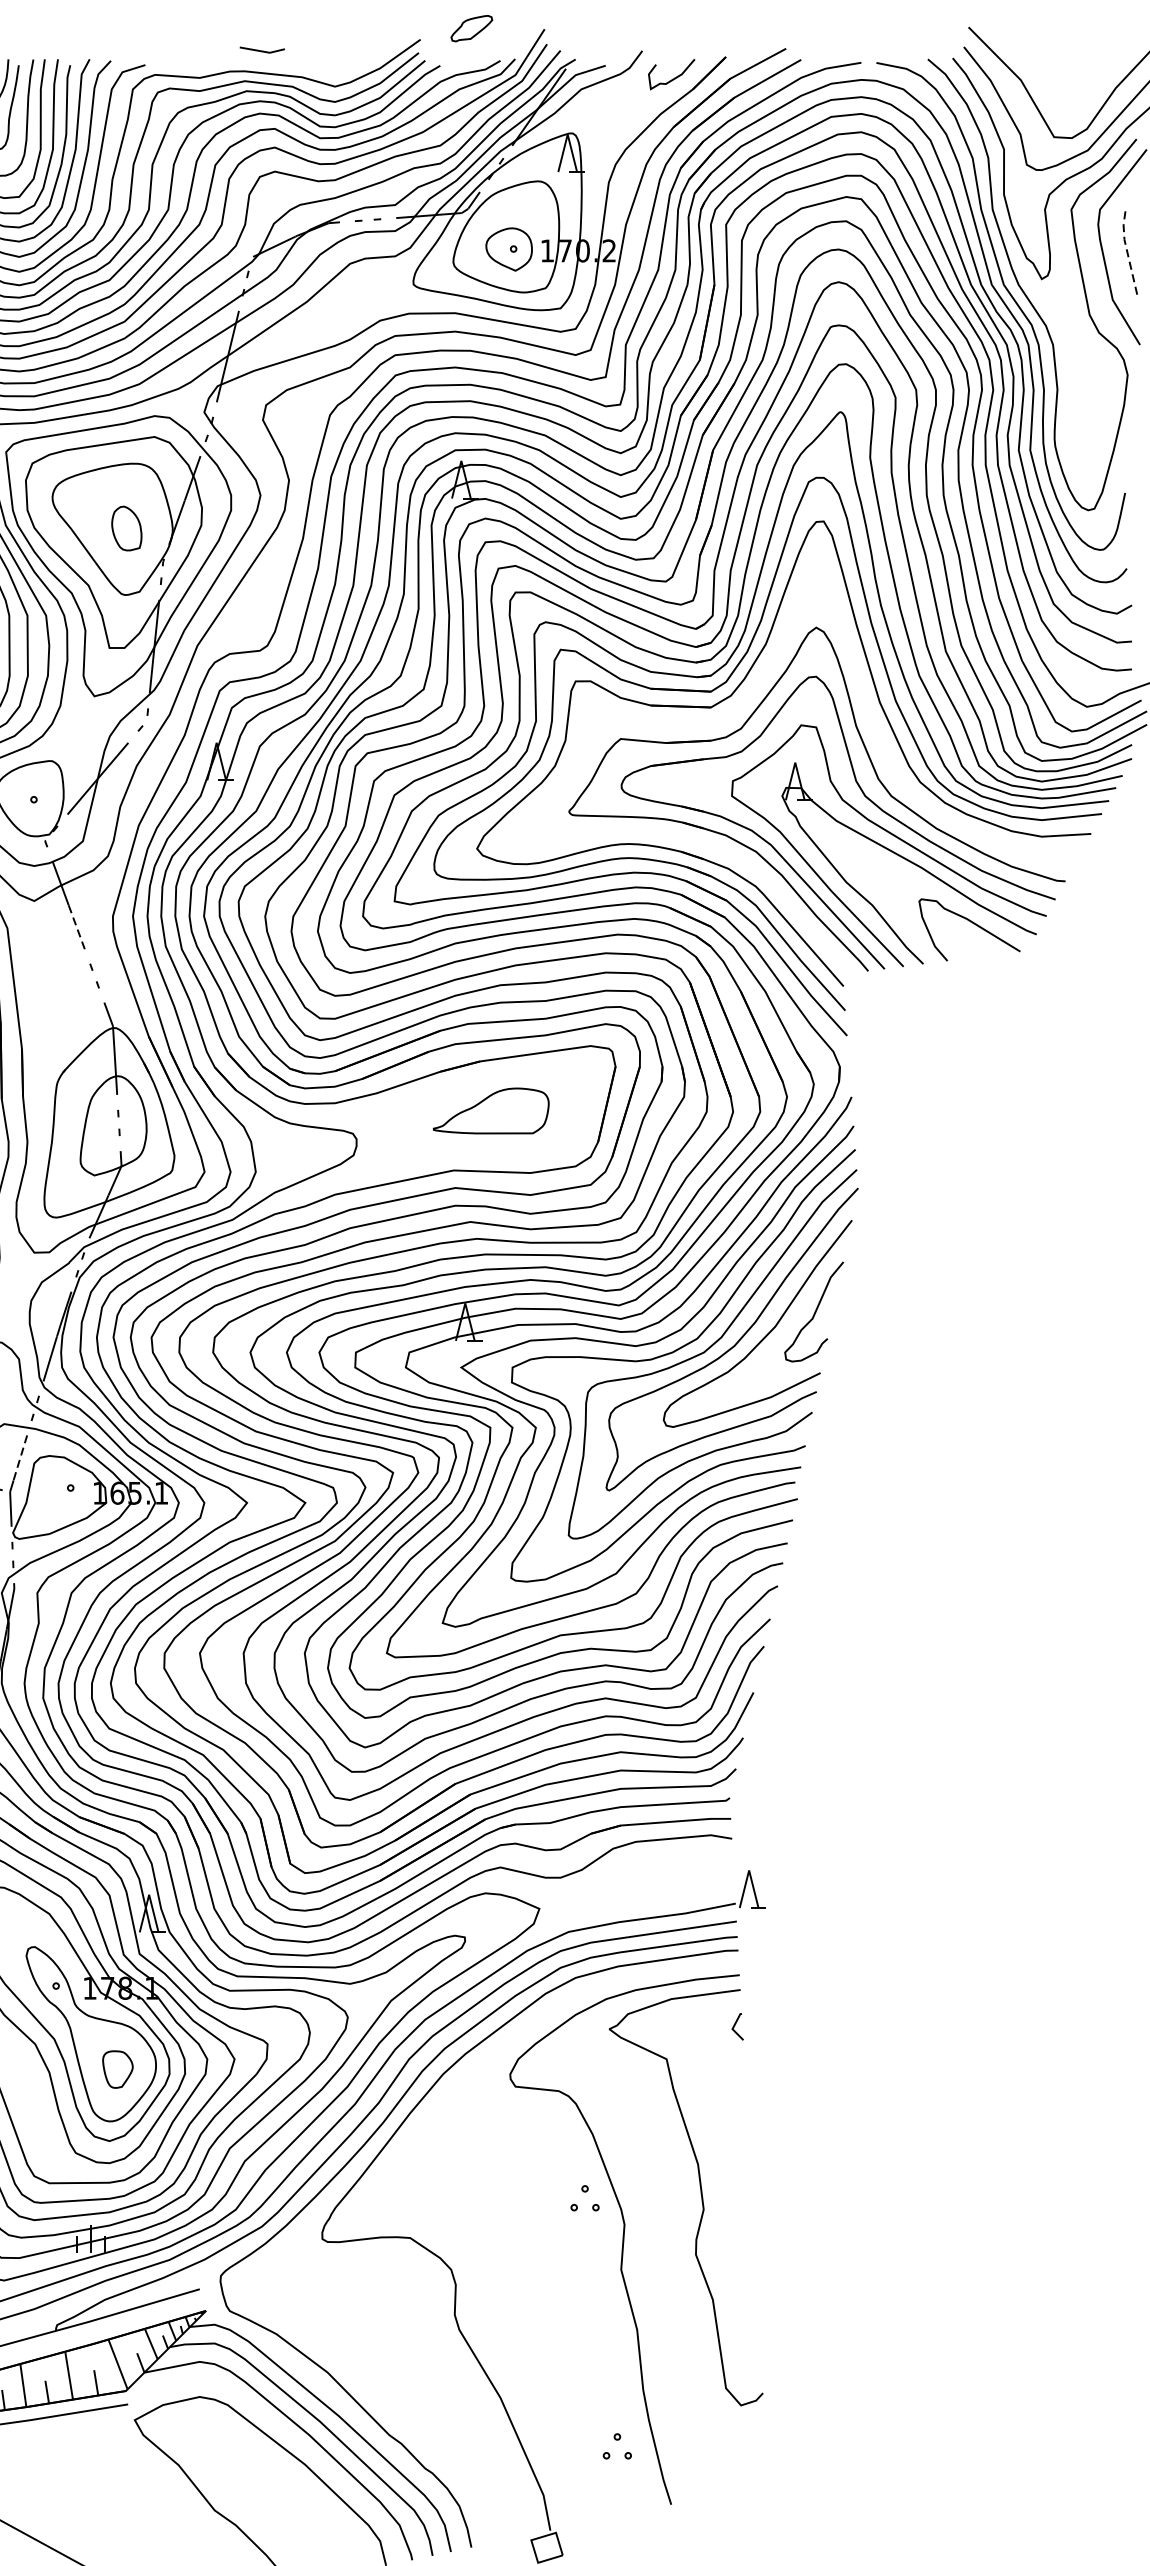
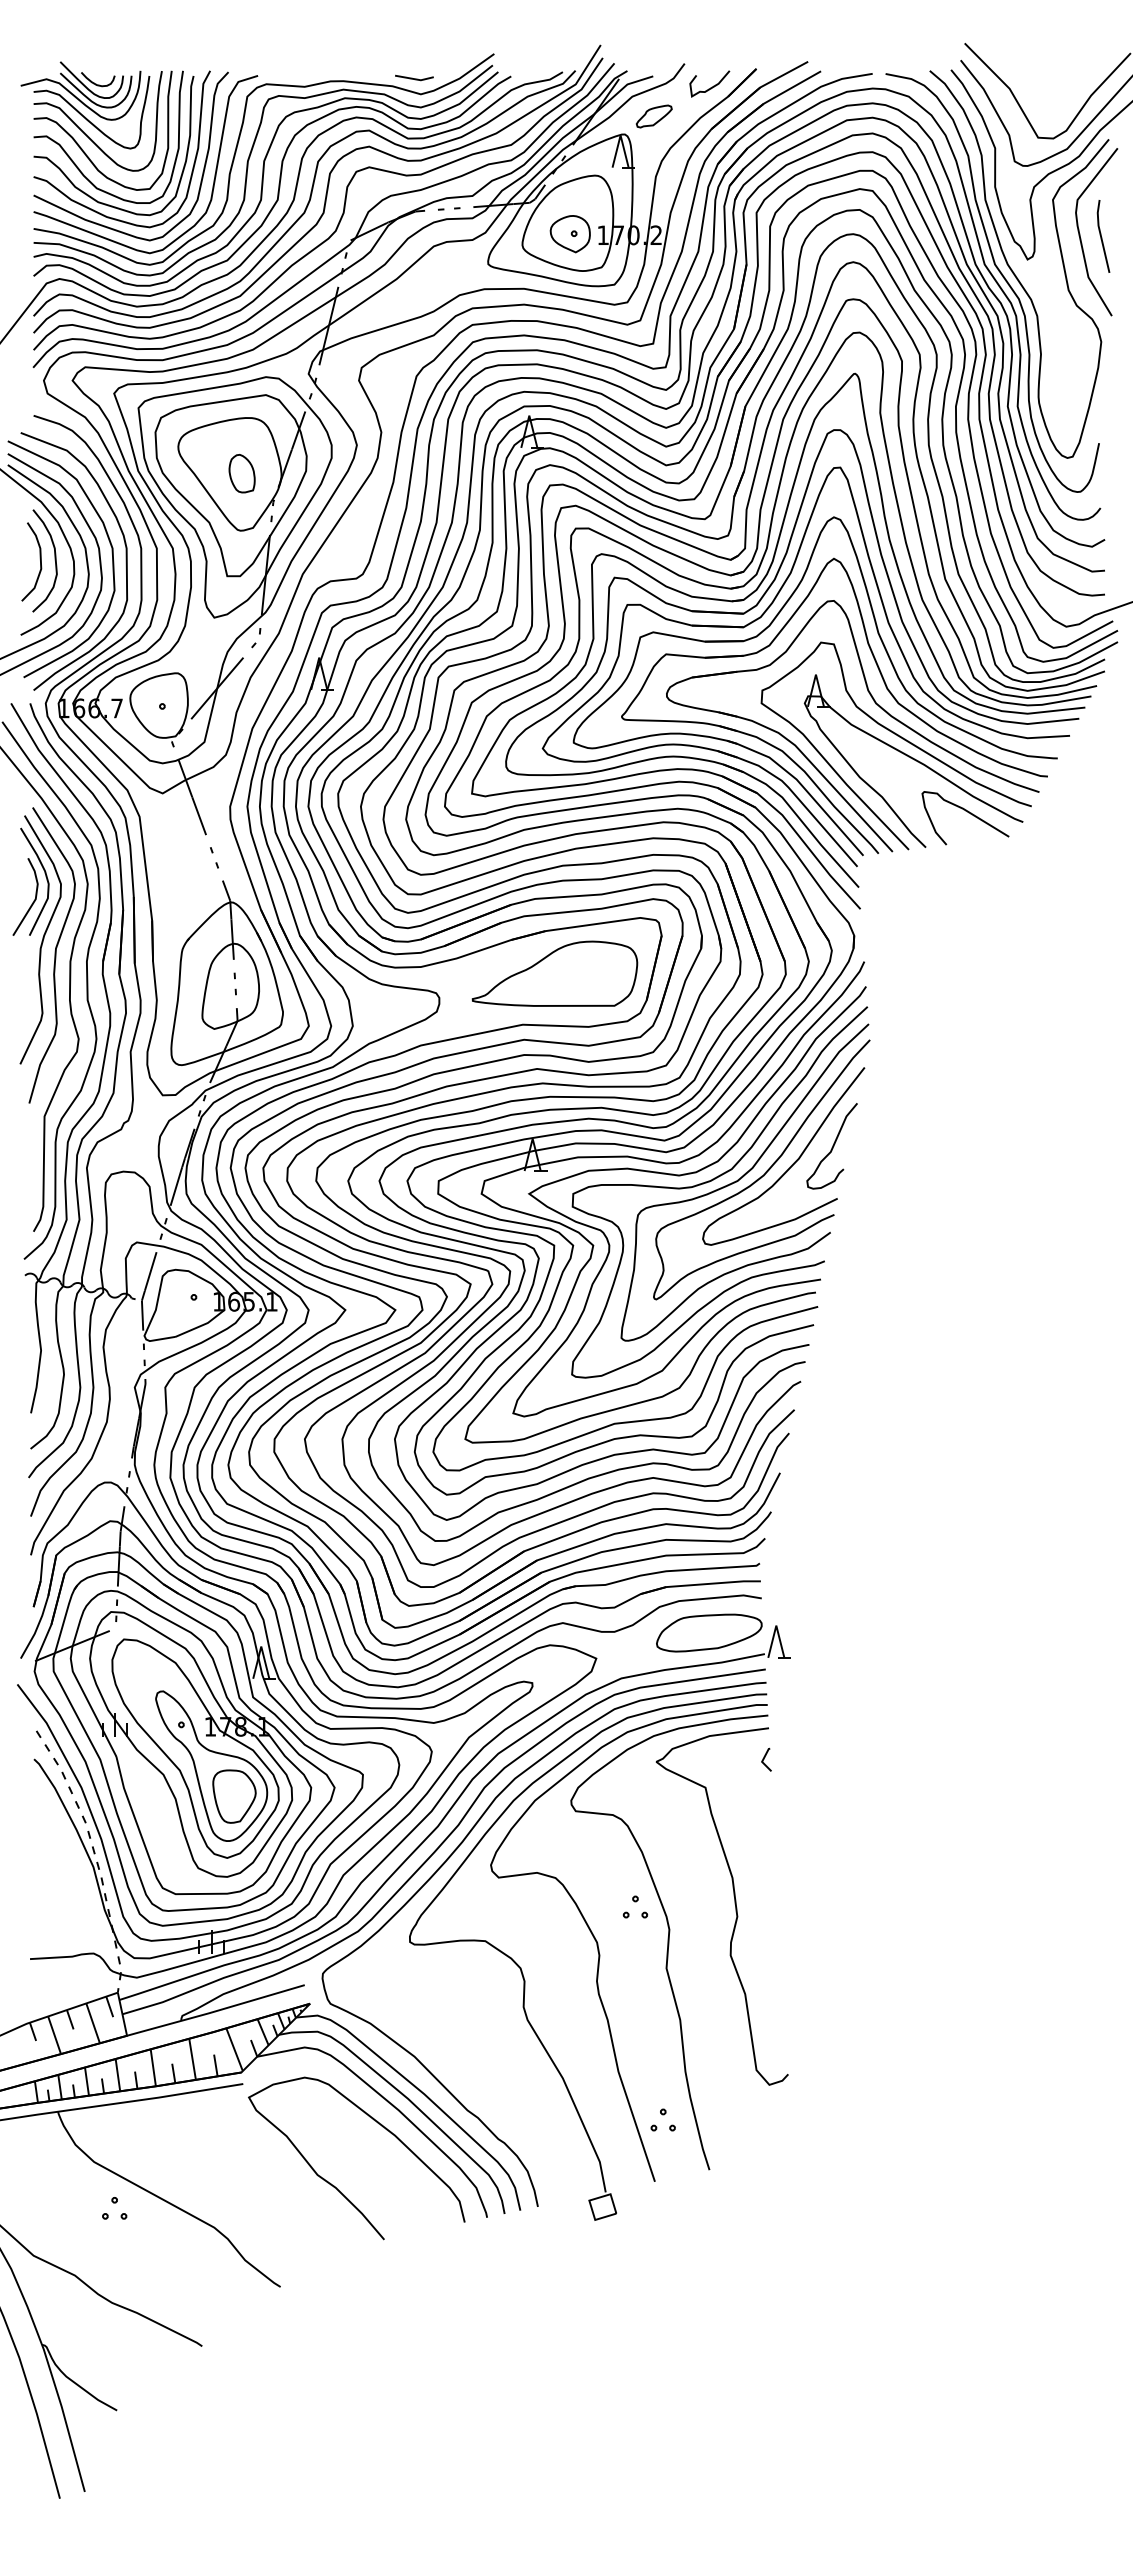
part: (470, 28) -> (653, 116), moved
line: (262, 50) -> (414, 78), moved
line: (1126, 251) -> (1100, 235), dashed -> solid
part: (735, 712) -> (764, 631), added
line: (77, 927) -> (199, 816), dashed -> solid
part: (490, 1110) -> (554, 973), size x1.67
line: (20, 1457) -> (150, 1271), dashed -> solid
part: (671, 1878) -> (709, 1632), added
part: (117, 2069) -> (234, 1796), size x1.67
curve: (543, 2246) -> (599, 1948), added

